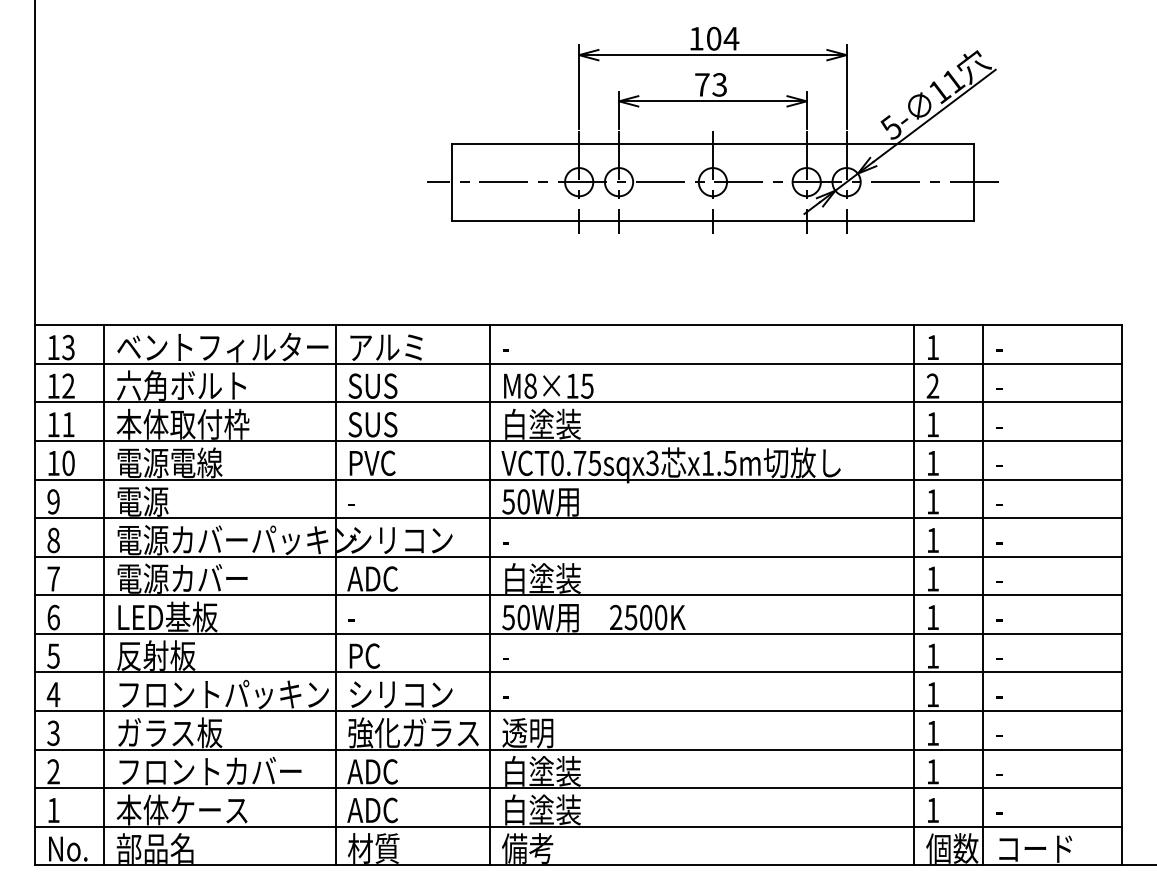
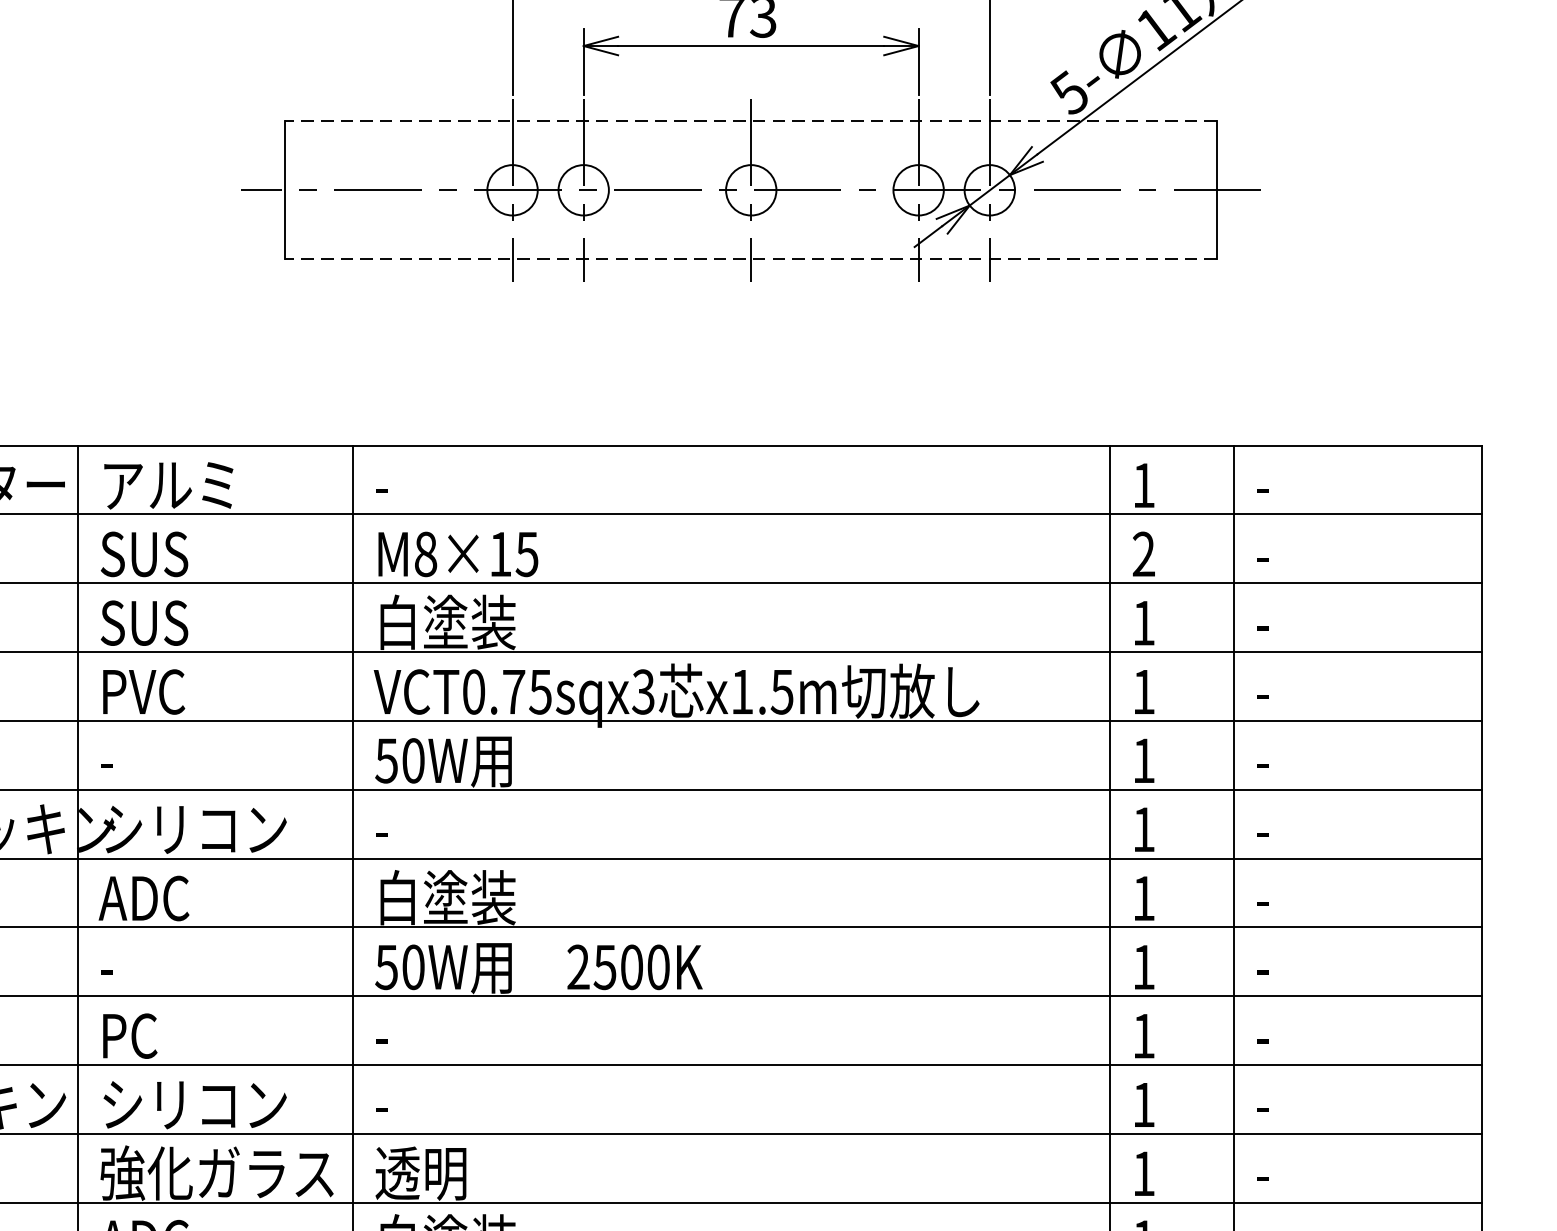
line: (712, 143) -> (750, 121), solid -> dashed
line: (712, 220) -> (750, 258), solid -> dashed

